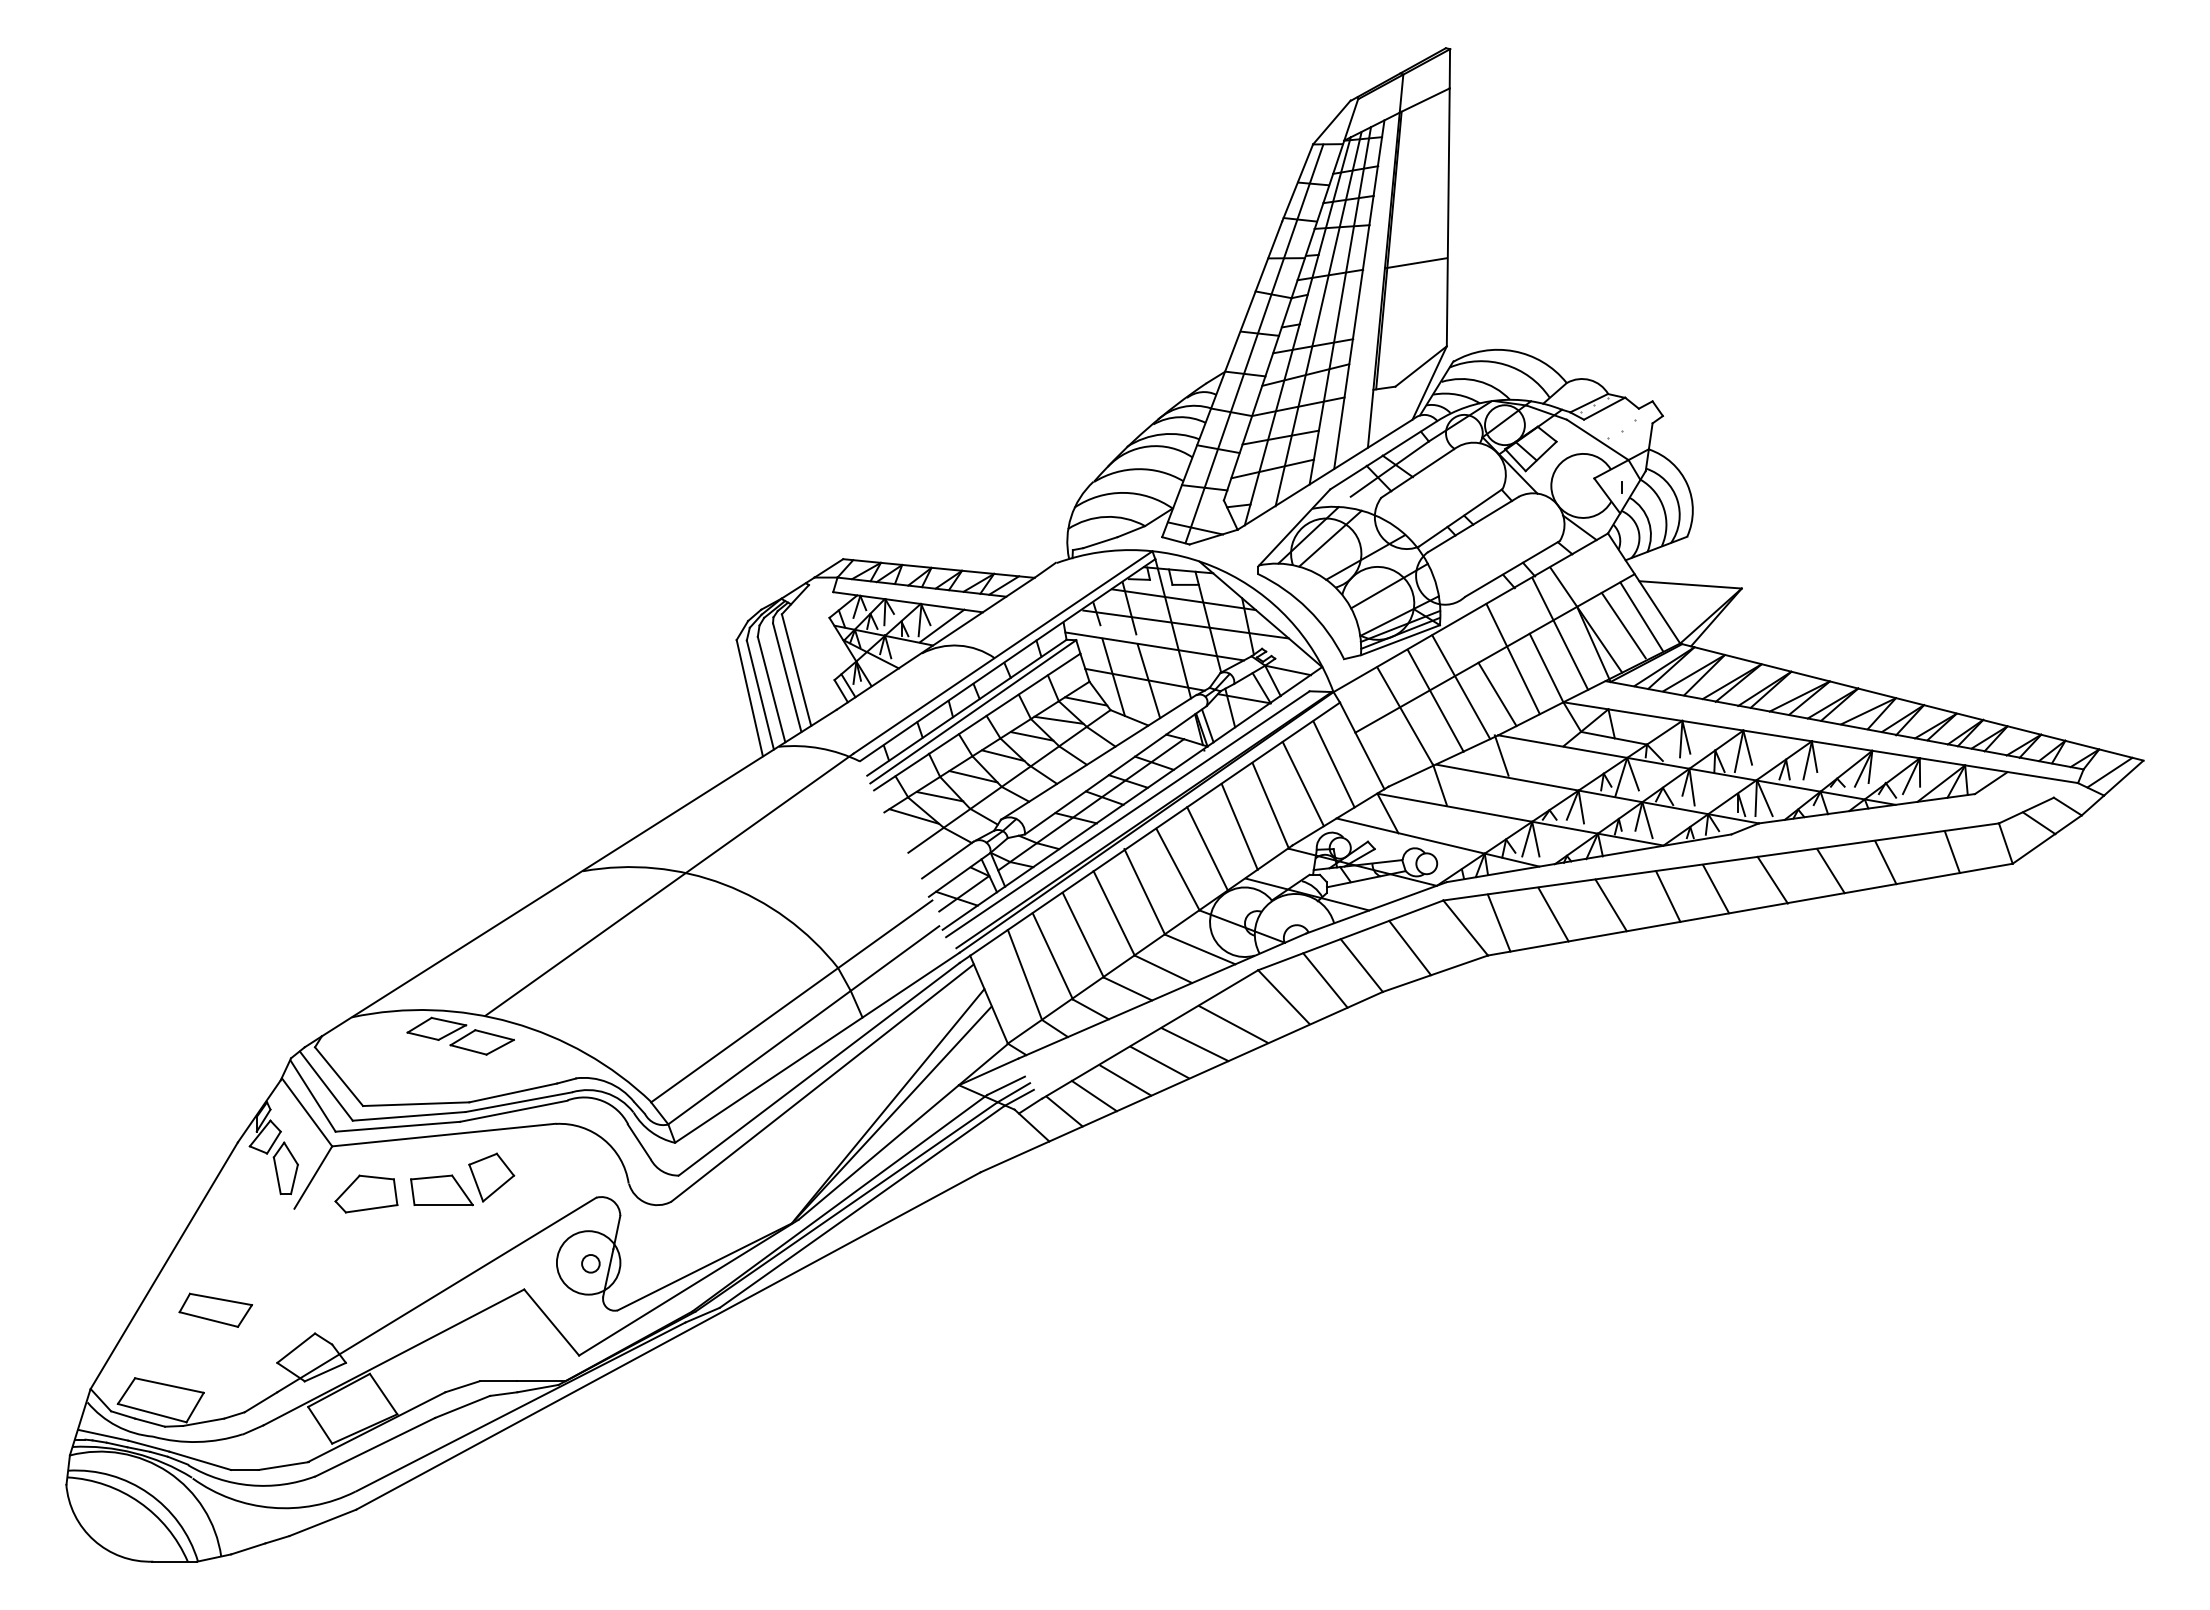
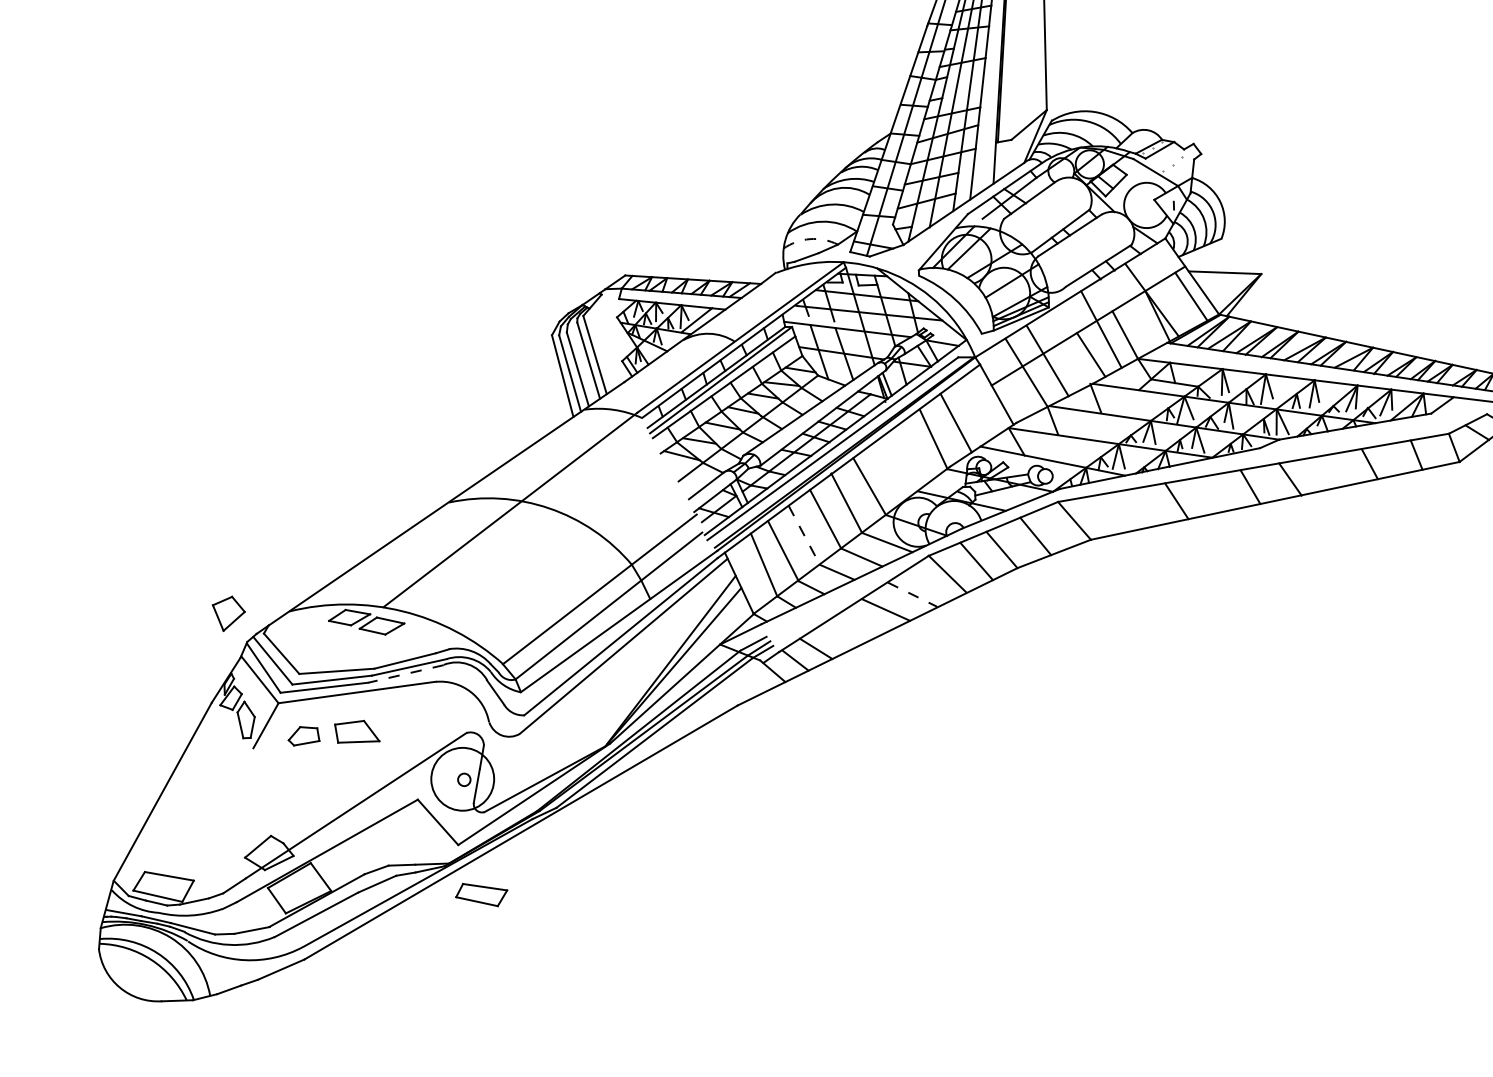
line: (1415, 263) -> (1022, 52), removed
arc: (1105, 516) -> (809, 238), solid -> dashed
line: (1623, 625) -> (1178, 303), removed
line: (1560, 633) -> (1134, 310), removed
line: (1461, 687) -> (1065, 350), removed
line: (1333, 764) -> (977, 408), removed
line: (1239, 826) -> (912, 454), removed
line: (1207, 848) -> (889, 471), removed
line: (1830, 871) -> (1331, 471), removed
line: (1668, 896) -> (1217, 493), removed
line: (1553, 914) -> (1136, 509), removed
line: (1498, 922) -> (1097, 516), removed
line: (1083, 935) -> (804, 535), solid -> dashed
line: (1233, 1024) -> (912, 594), solid -> dashed
line: (1159, 1062) -> (861, 623), removed
line: (1125, 1080) -> (837, 637), removed
line: (513, 1111) -> (405, 674), solid -> dashed
part: (491, 1177) -> (228, 613), moved
part: (366, 1193) -> (303, 735), size x0.7
circle: (588, 1262) -> (462, 779), size x1.4
part: (215, 1309) -> (481, 894), moved

